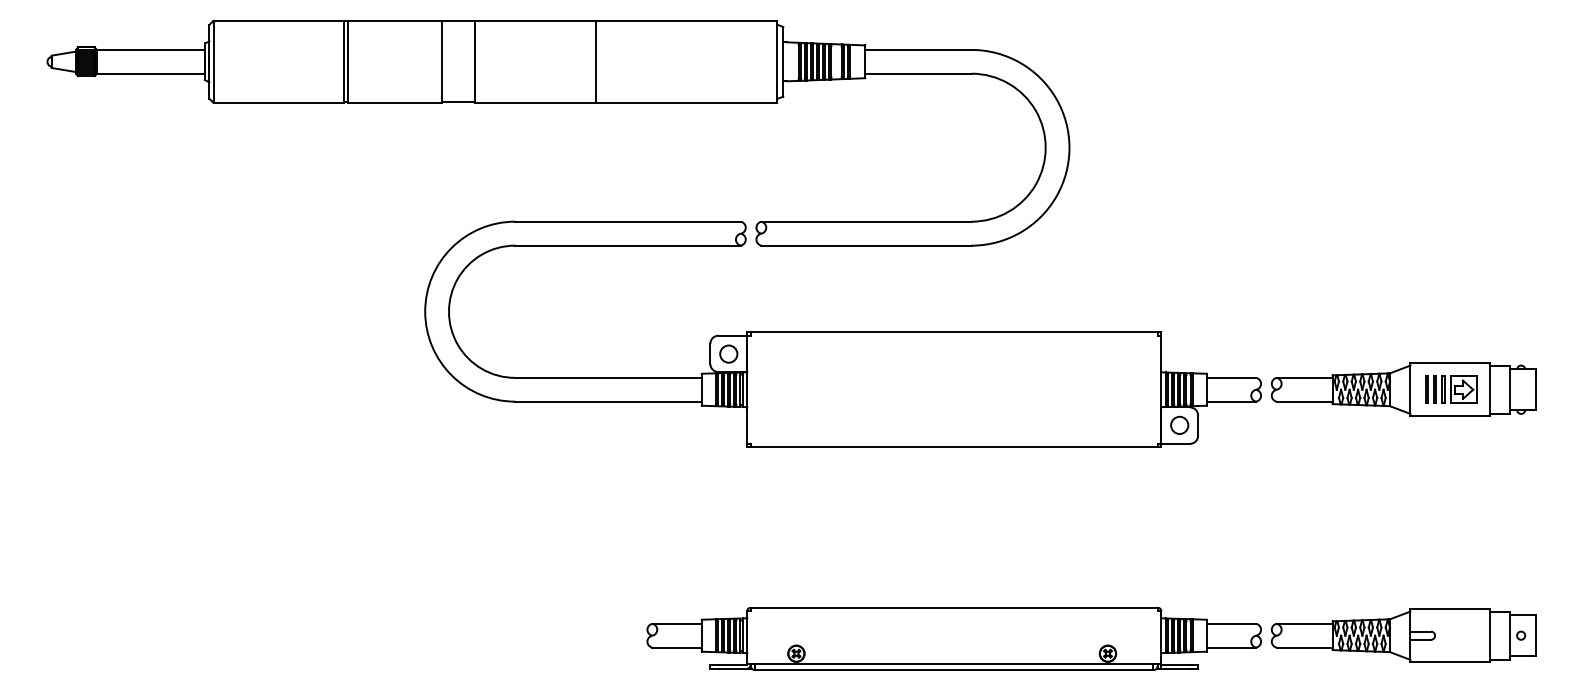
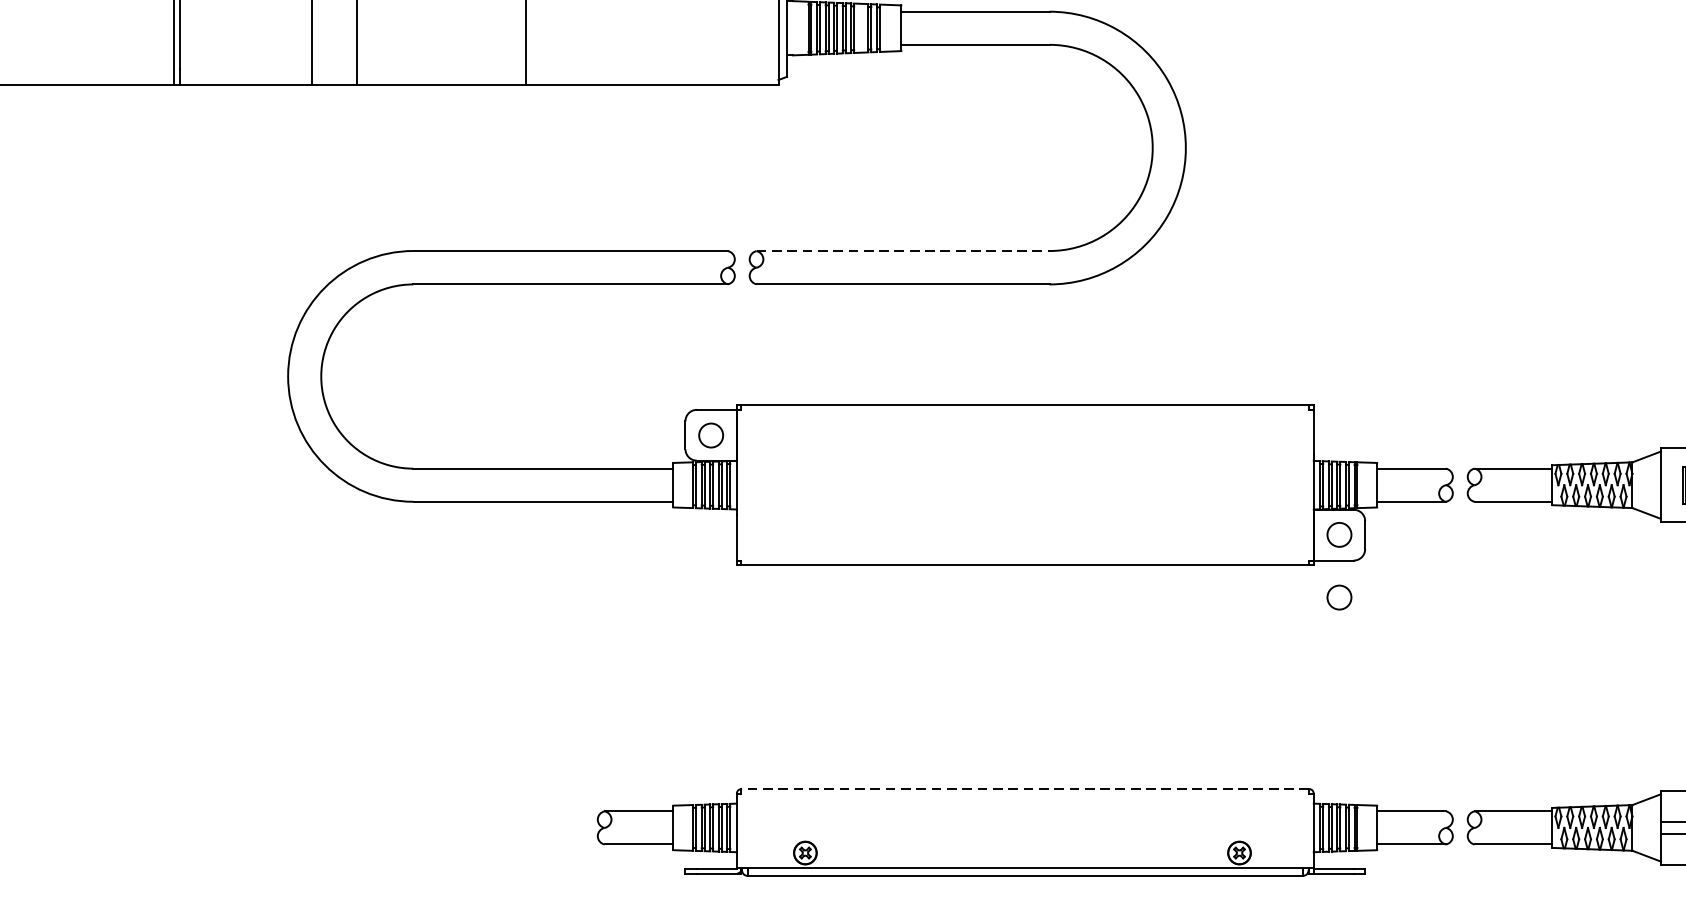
line: (867, 221) -> (904, 250), solid -> dashed
circle: (1179, 469) -> (1339, 596), added
line: (954, 607) -> (1025, 788), solid -> dashed

